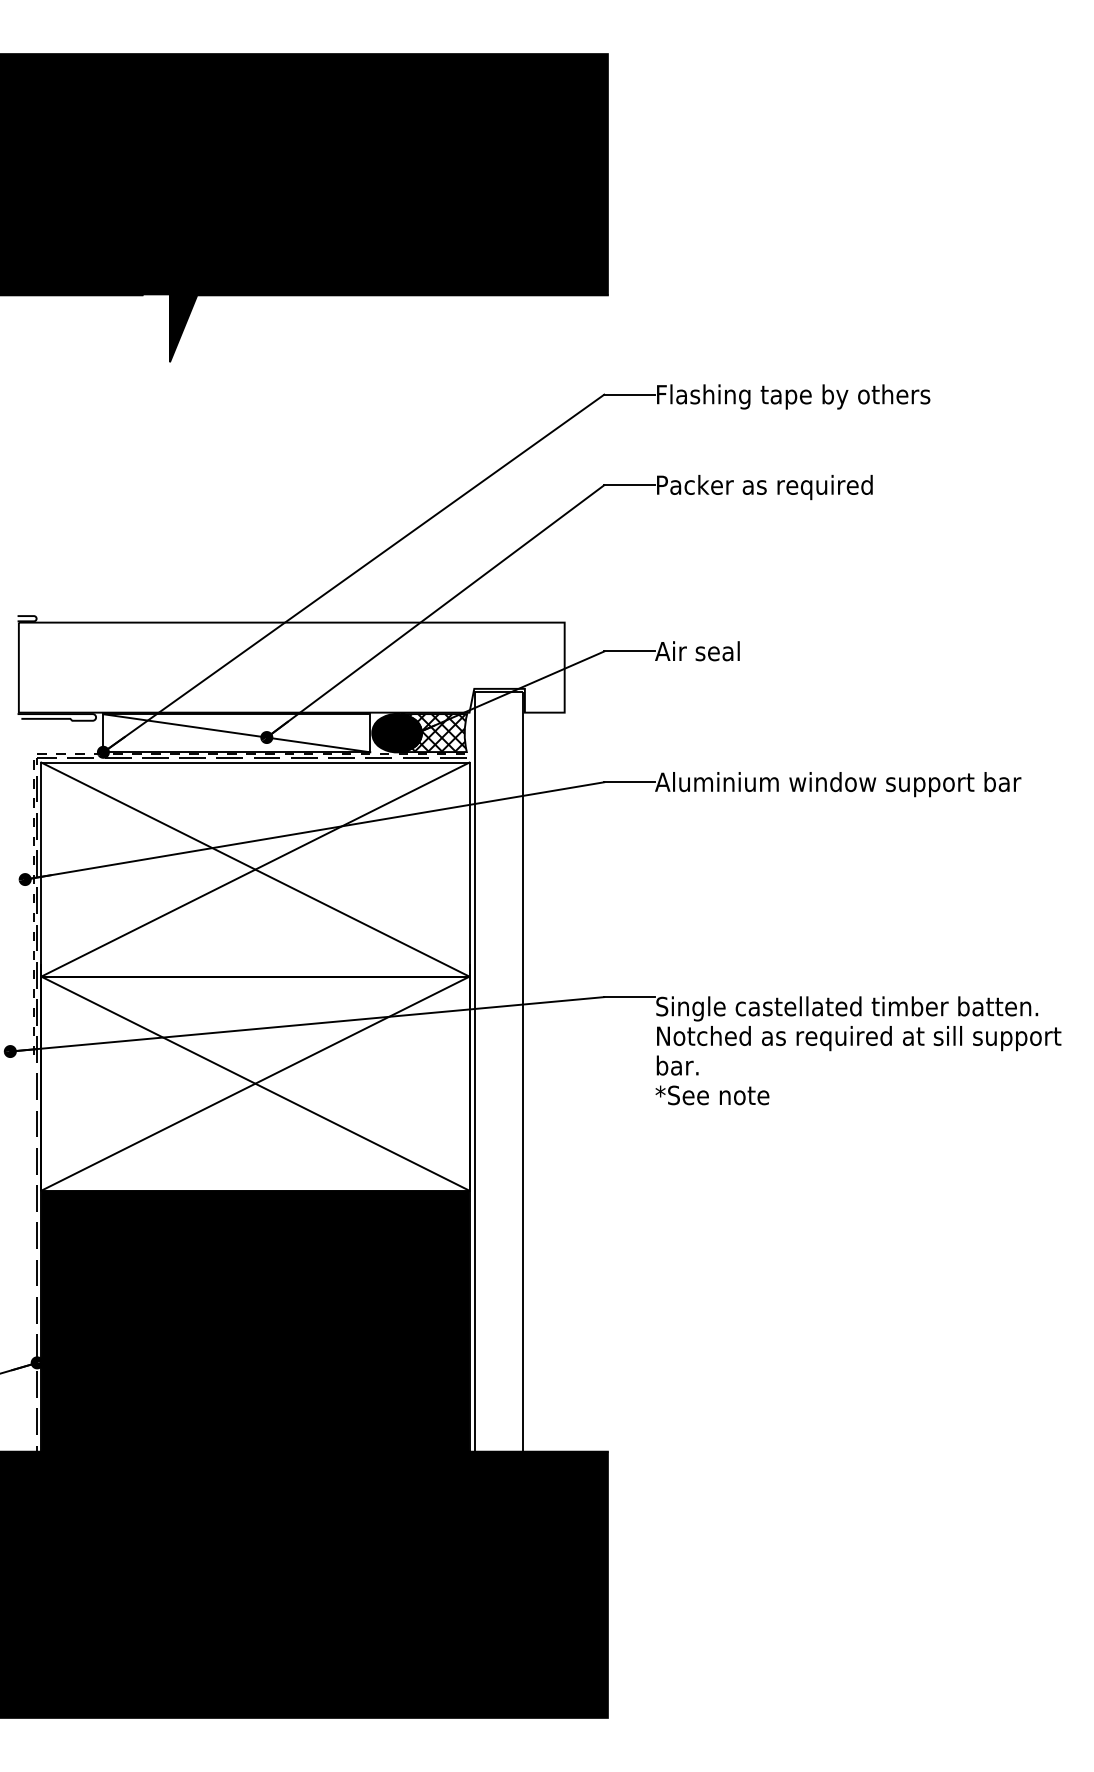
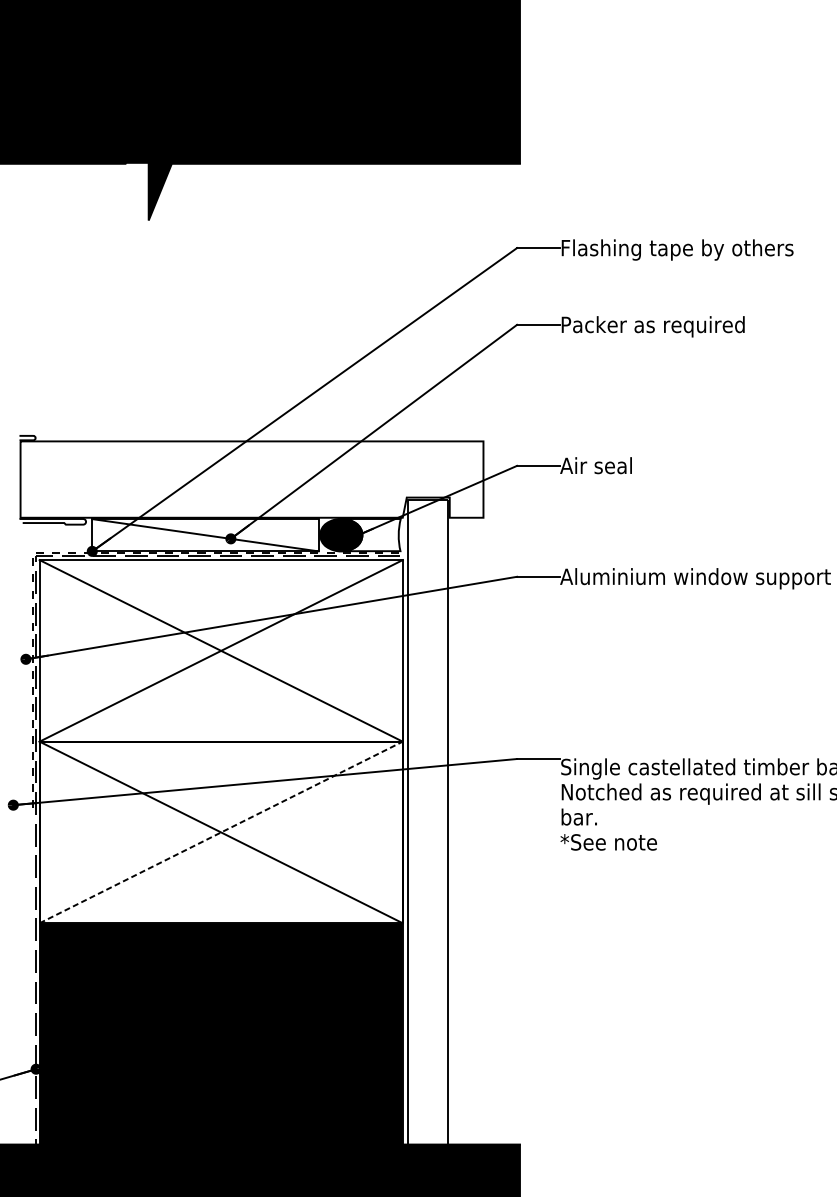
hatch: (434, 733) -> (373, 535), removed
line: (255, 1083) -> (221, 832), solid -> dashed

